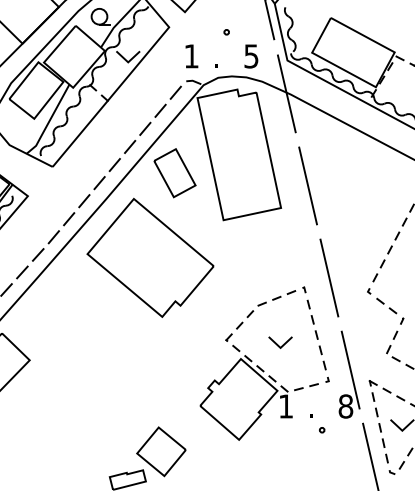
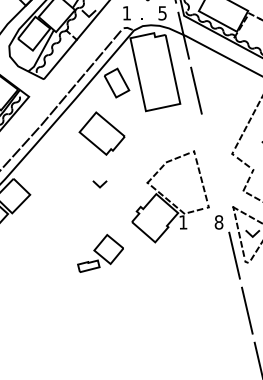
part: (149, 257) -> (101, 133), size x0.6
line: (328, 277) -> (208, 145), removed
line: (278, 342) -> (98, 184), moved
line: (350, 369) -> (221, 200), removed
part: (318, 423) -> (202, 232), removed

